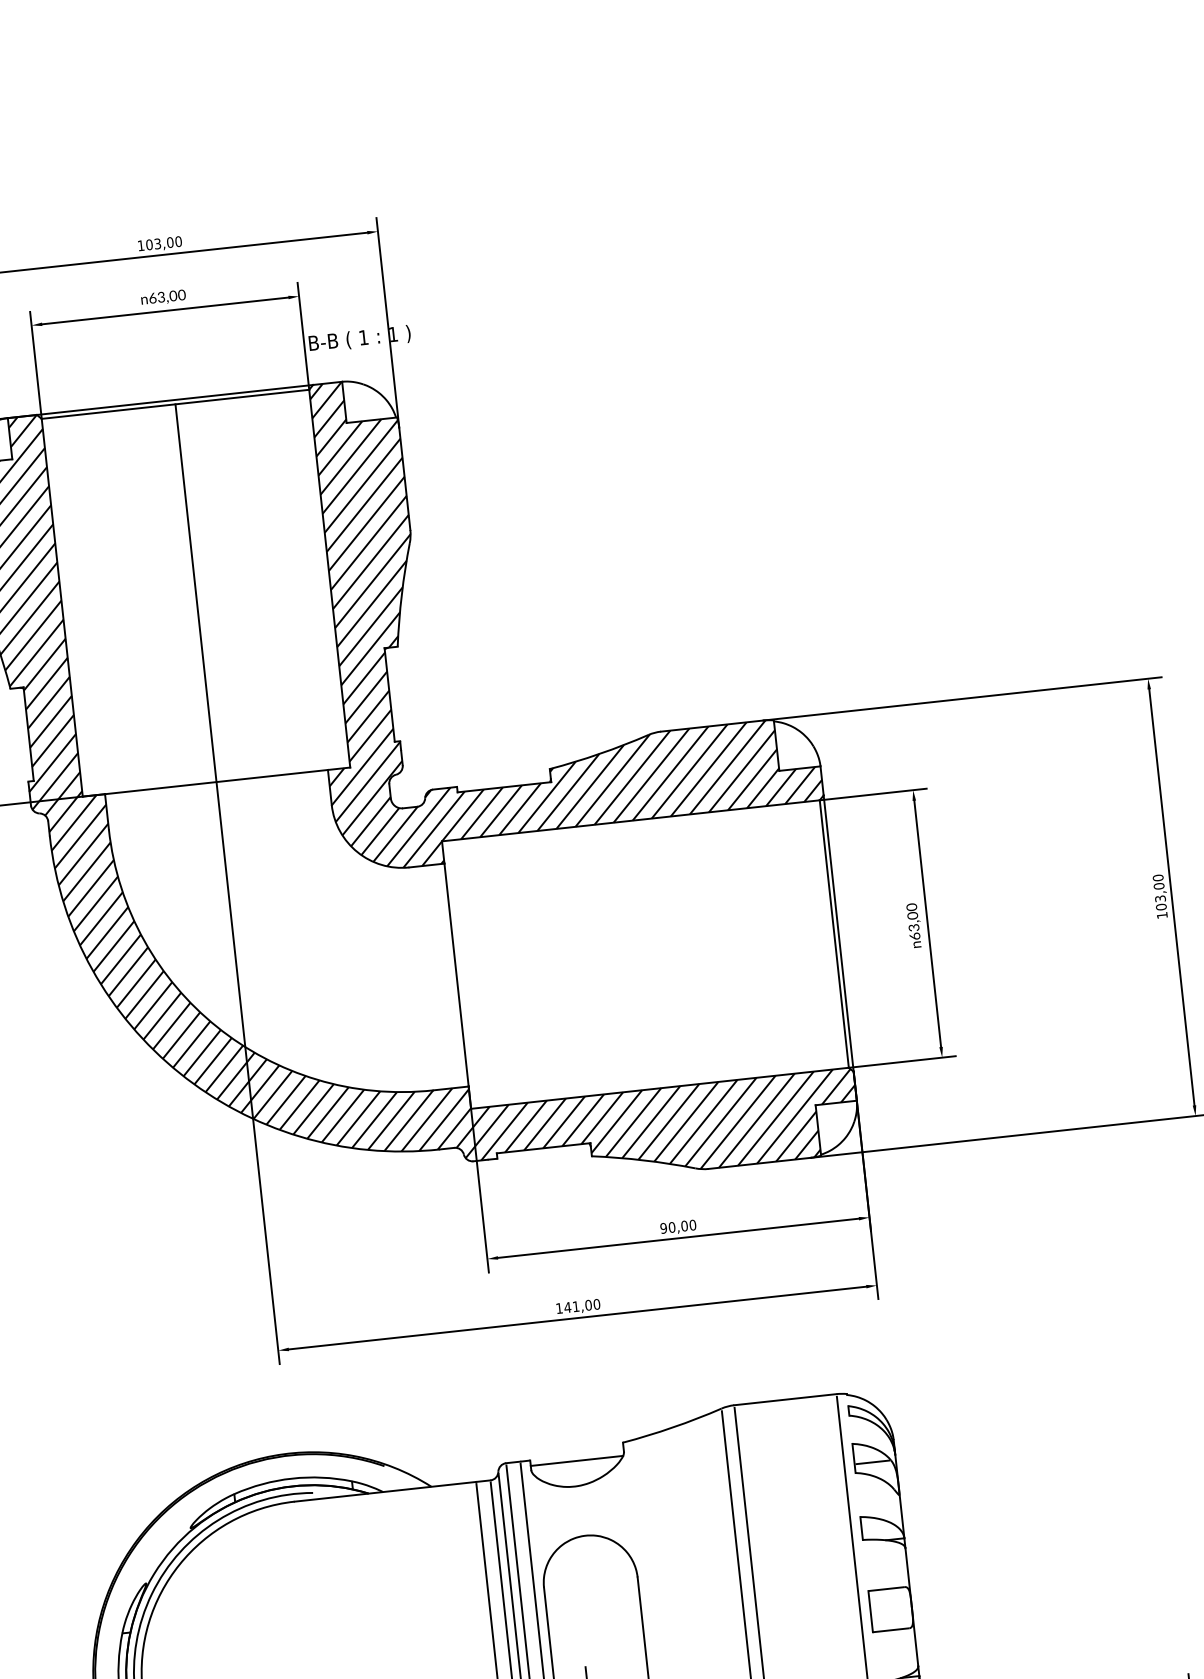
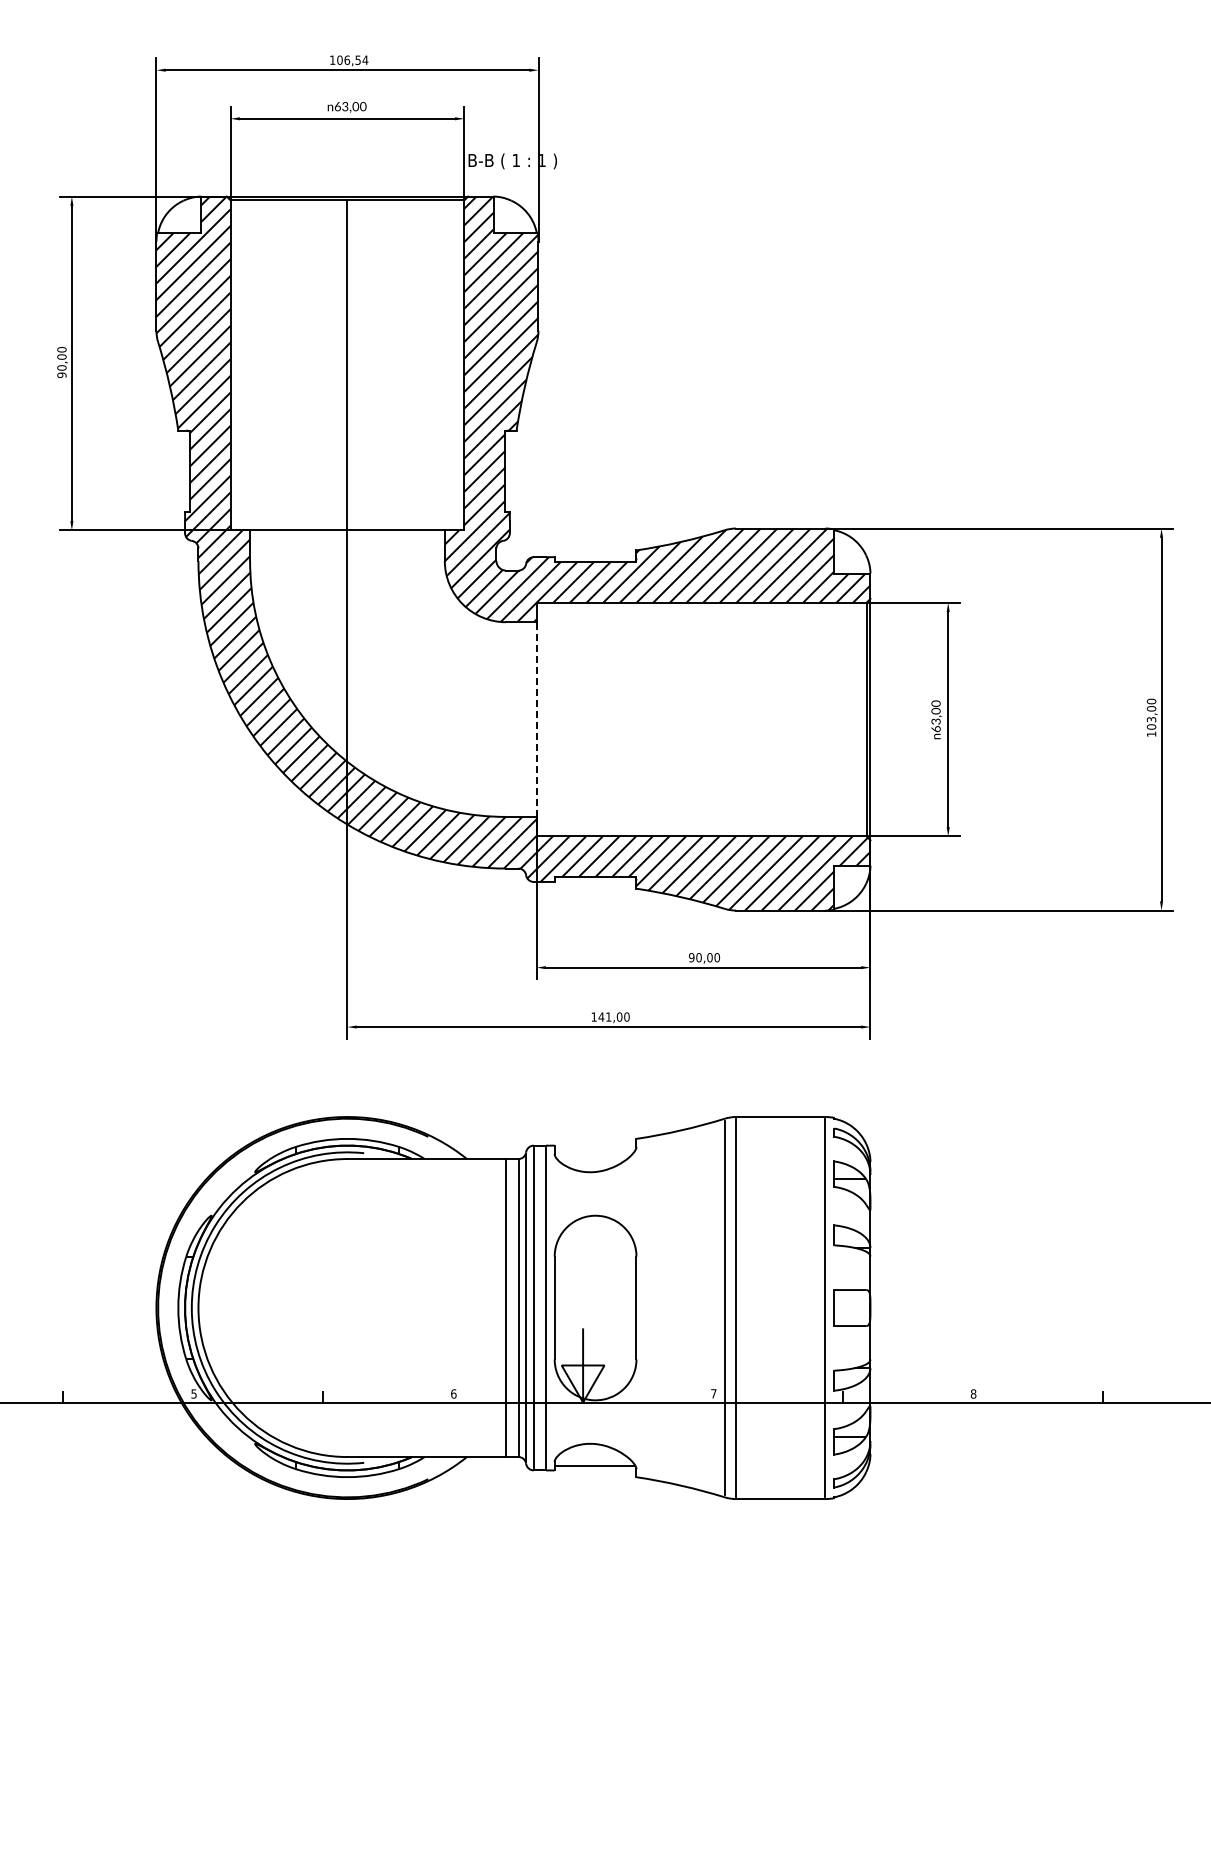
text: (168, 241) -> (356, 59), 103,00 -> 106,54
line: (456, 975) -> (536, 719), solid -> dashed
line: (576, 1461) -> (594, 1150), removed

